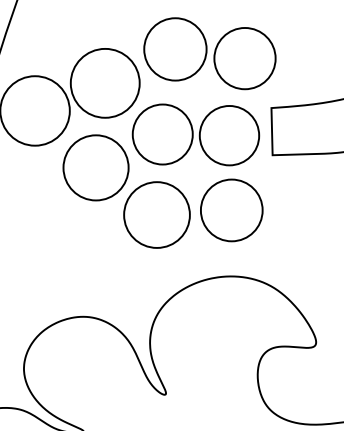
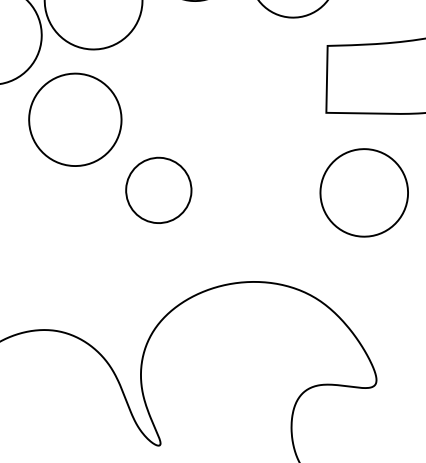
part: (195, 134) -> (218, 78), removed
circle: (231, 210) -> (363, 192), moved
circle: (156, 214) -> (158, 189), size x0.7

